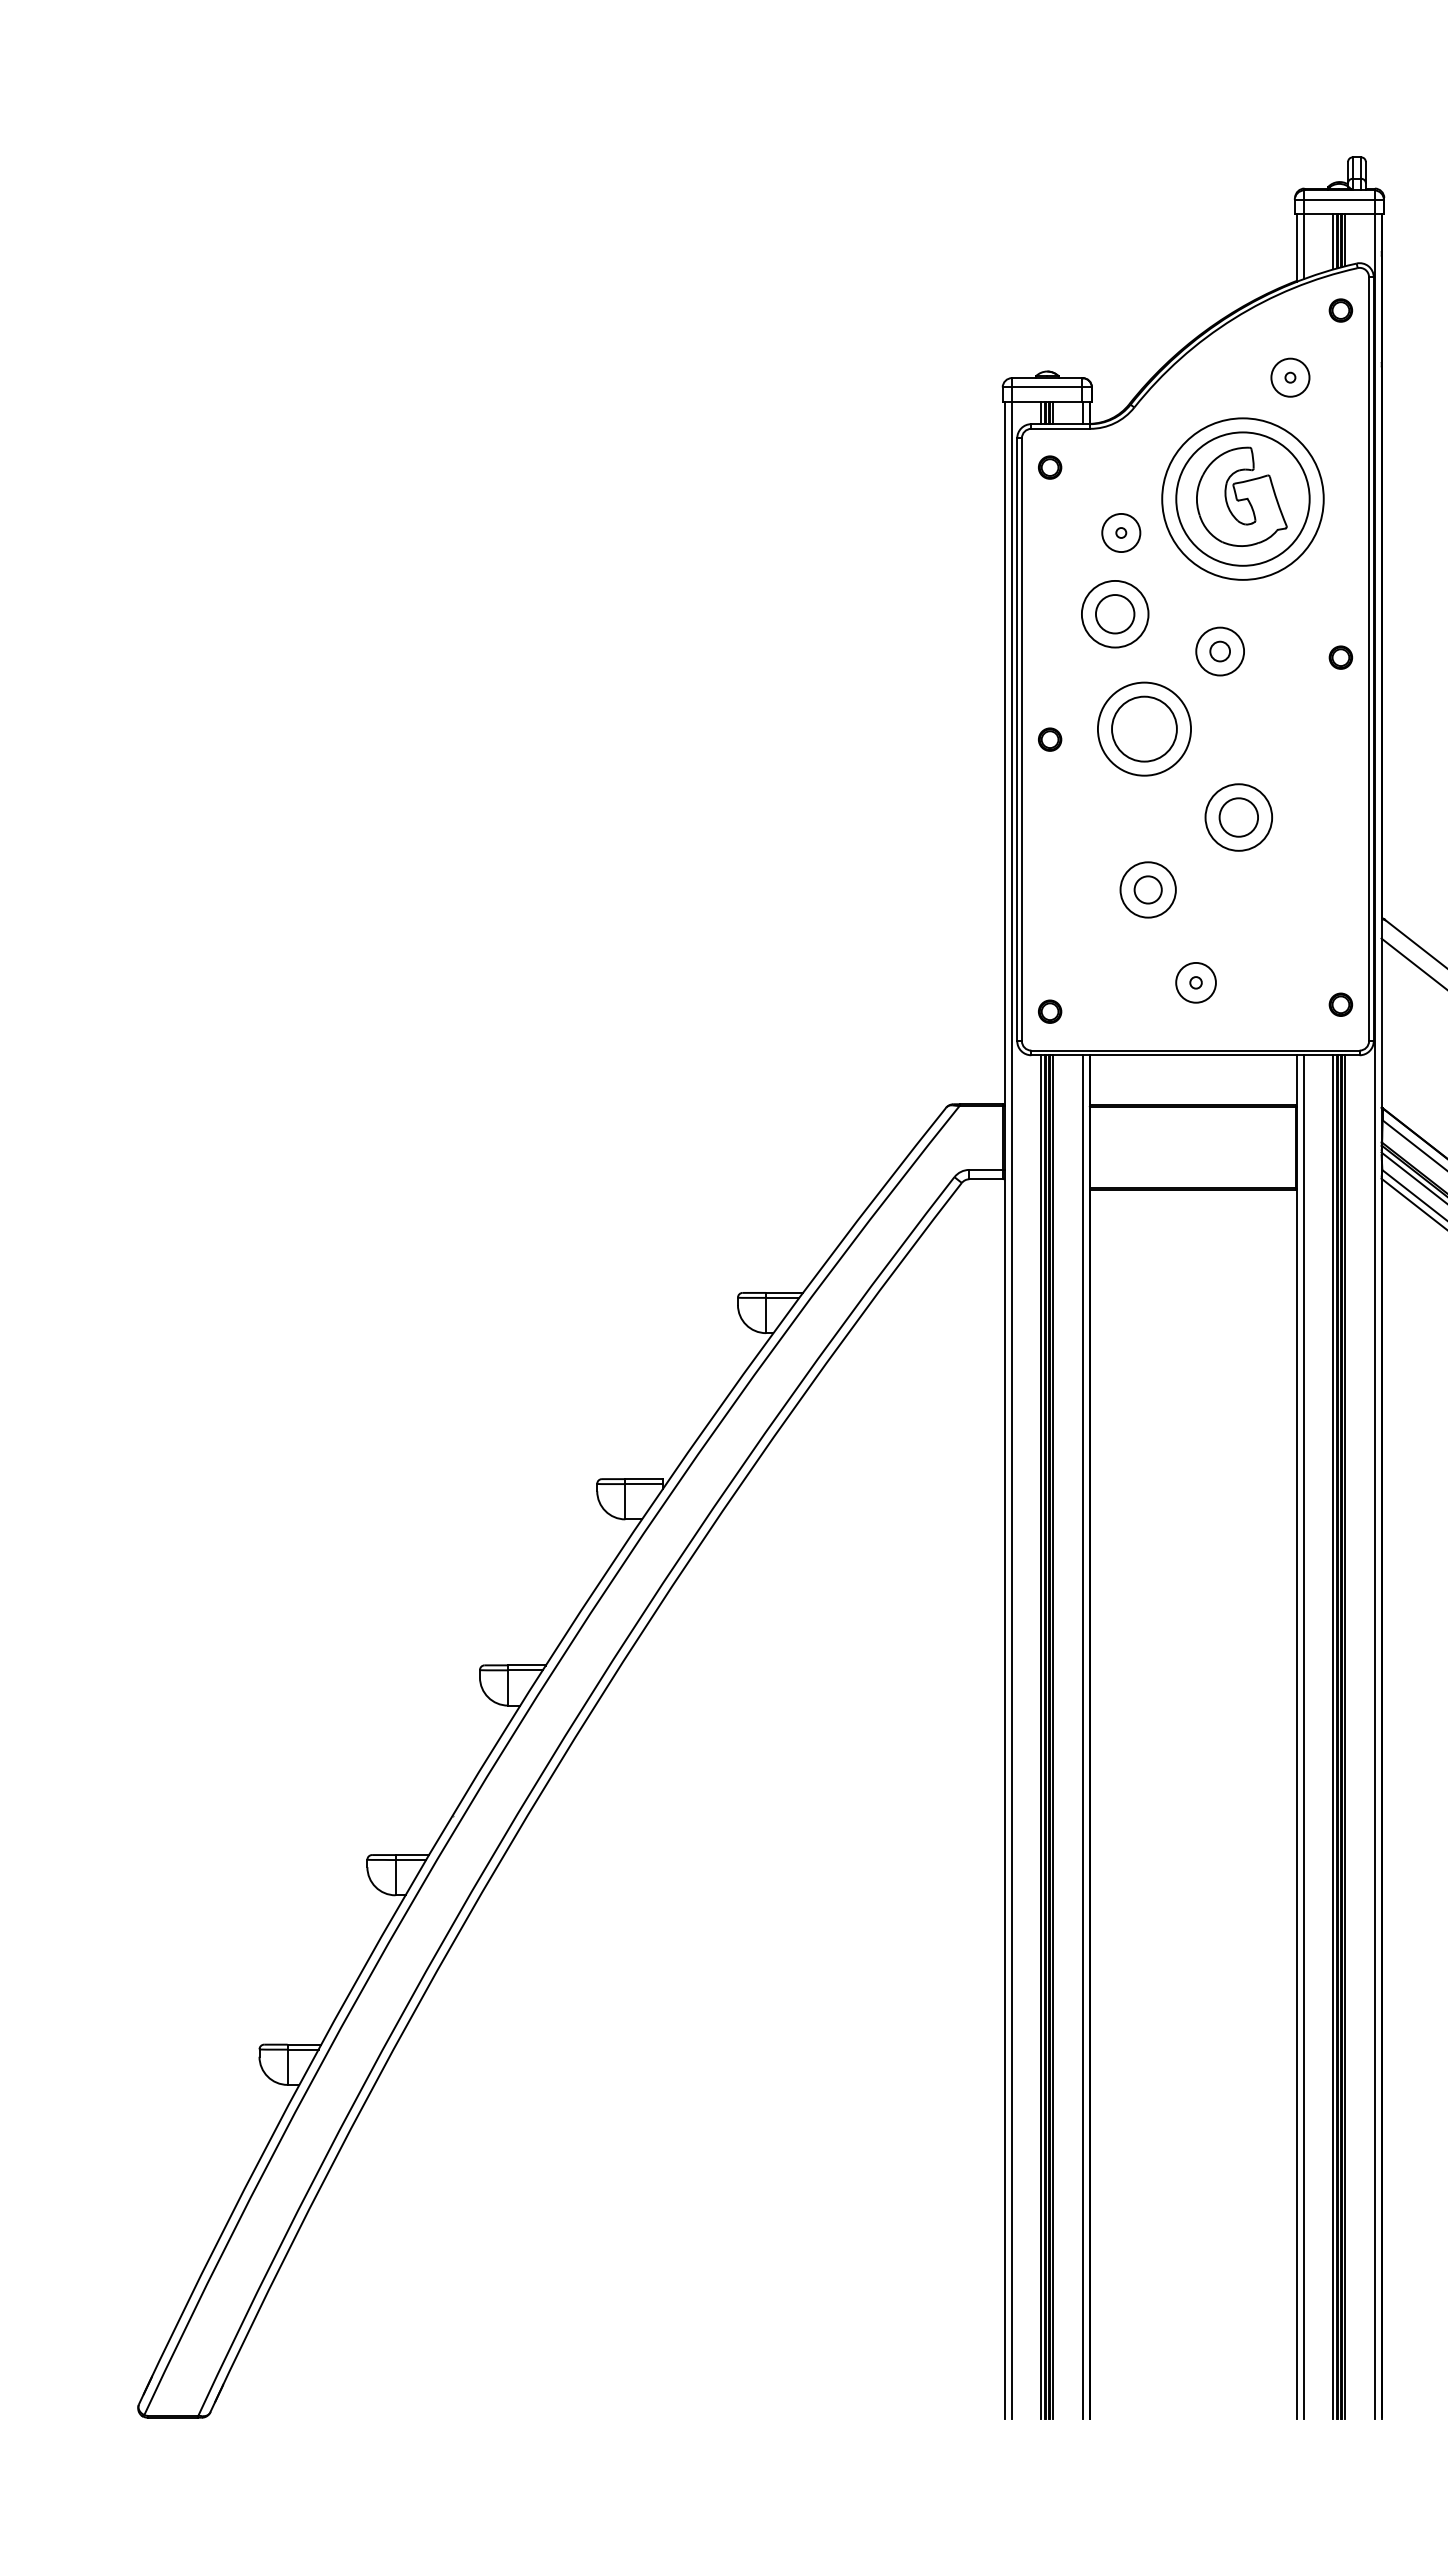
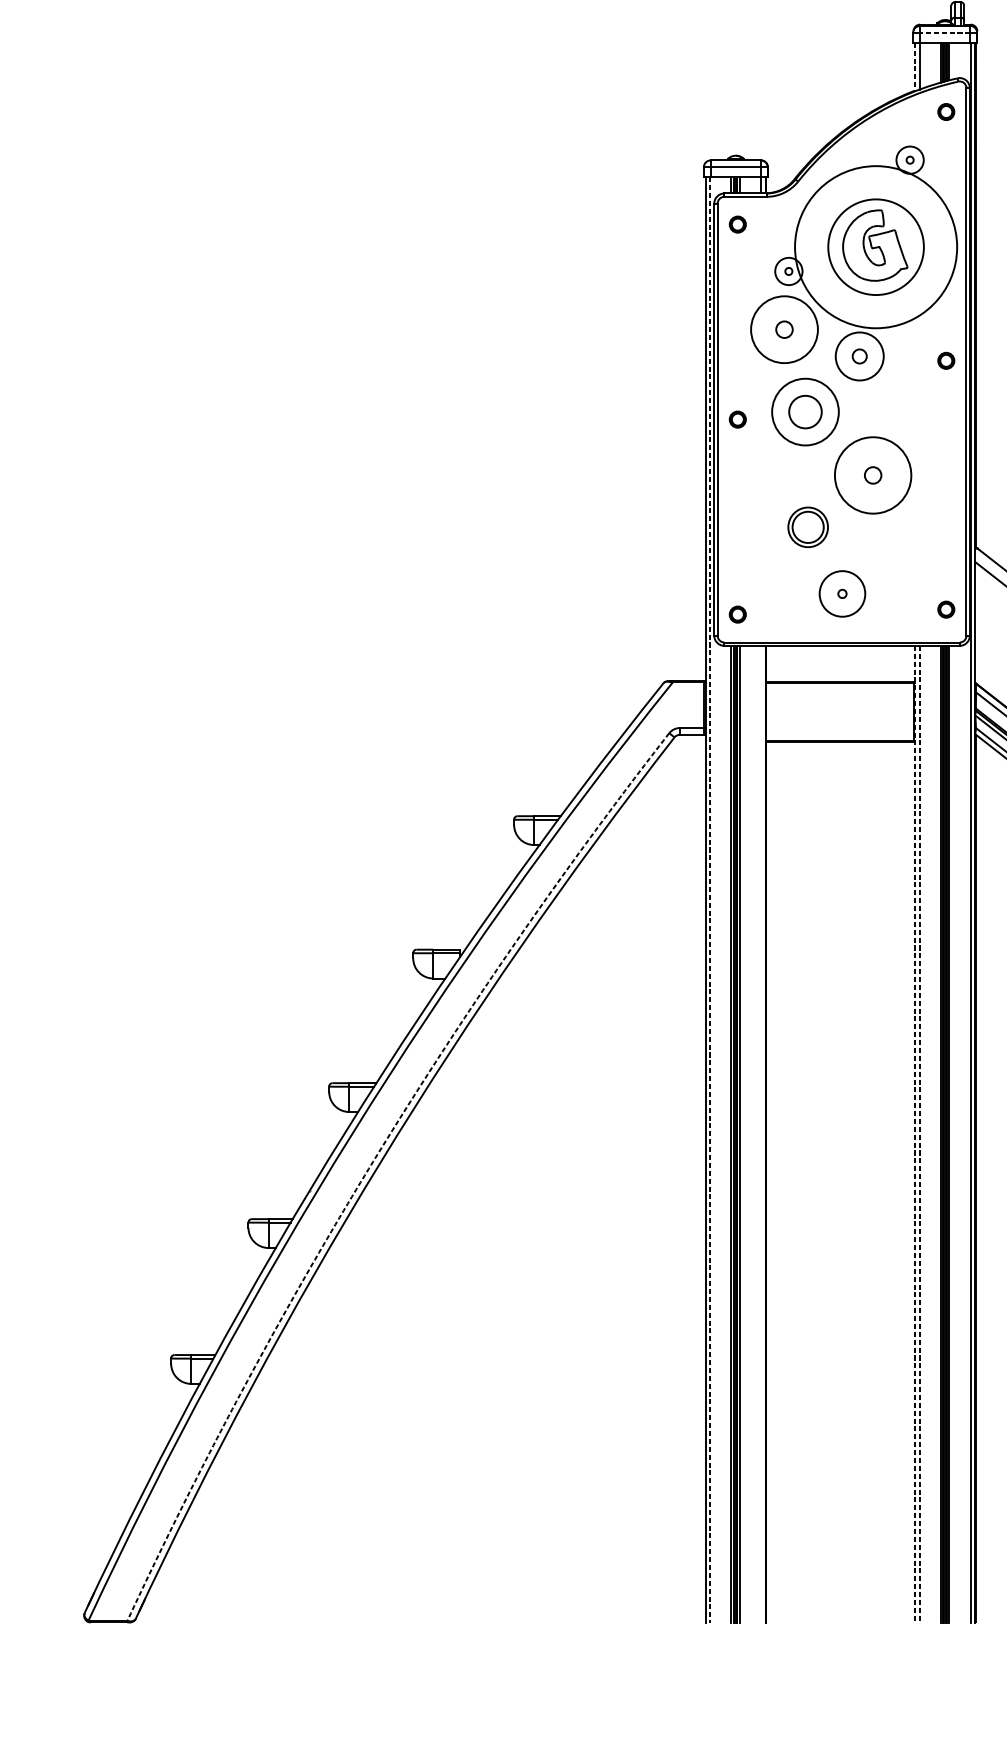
line: (1338, 199) -> (944, 32), solid -> dashed
line: (1297, 247) -> (915, 66), solid -> dashed
circle: (1242, 498) -> (875, 246), size x1.4
circle: (1114, 613) -> (784, 329), size x1.4
circle: (1114, 614) -> (784, 329), size x0.6
circle: (1220, 651) -> (859, 356), size x1.4
circle: (1144, 728) -> (805, 411), size x0.7
circle: (1238, 817) -> (872, 475), size x0.6
circle: (1238, 817) -> (872, 475), size x1.6
circle: (1147, 889) -> (807, 527), size x1.6
circle: (1195, 982) -> (842, 593), size x1.6
line: (1011, 1410) -> (710, 900), solid -> dashed
line: (1082, 1736) -> (761, 1134), removed
line: (1297, 1736) -> (915, 1134), solid -> dashed
line: (1303, 1736) -> (919, 1134), solid -> dashed
arc: (541, 1775) -> (373, 1162), solid -> dashed

